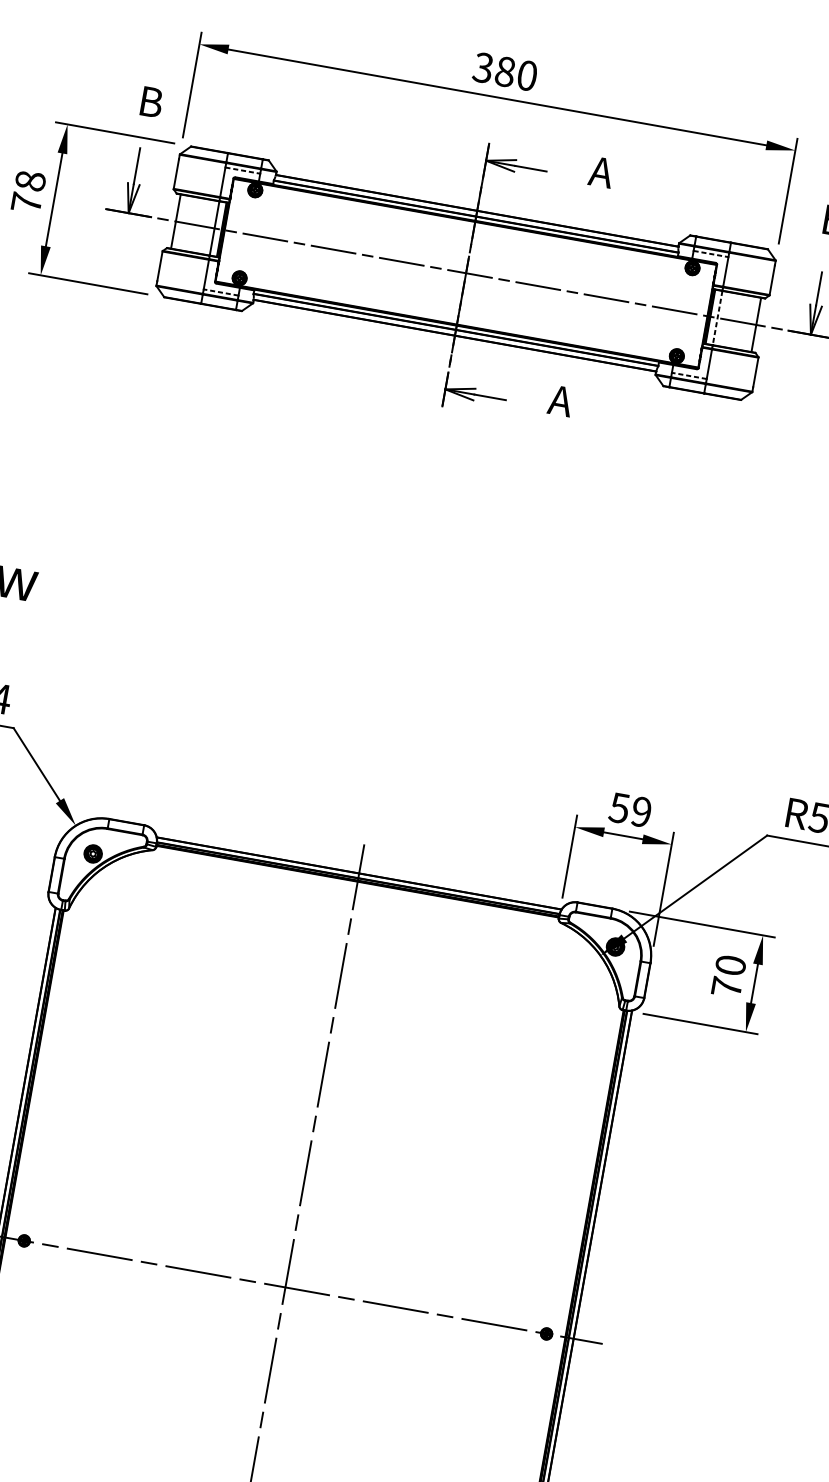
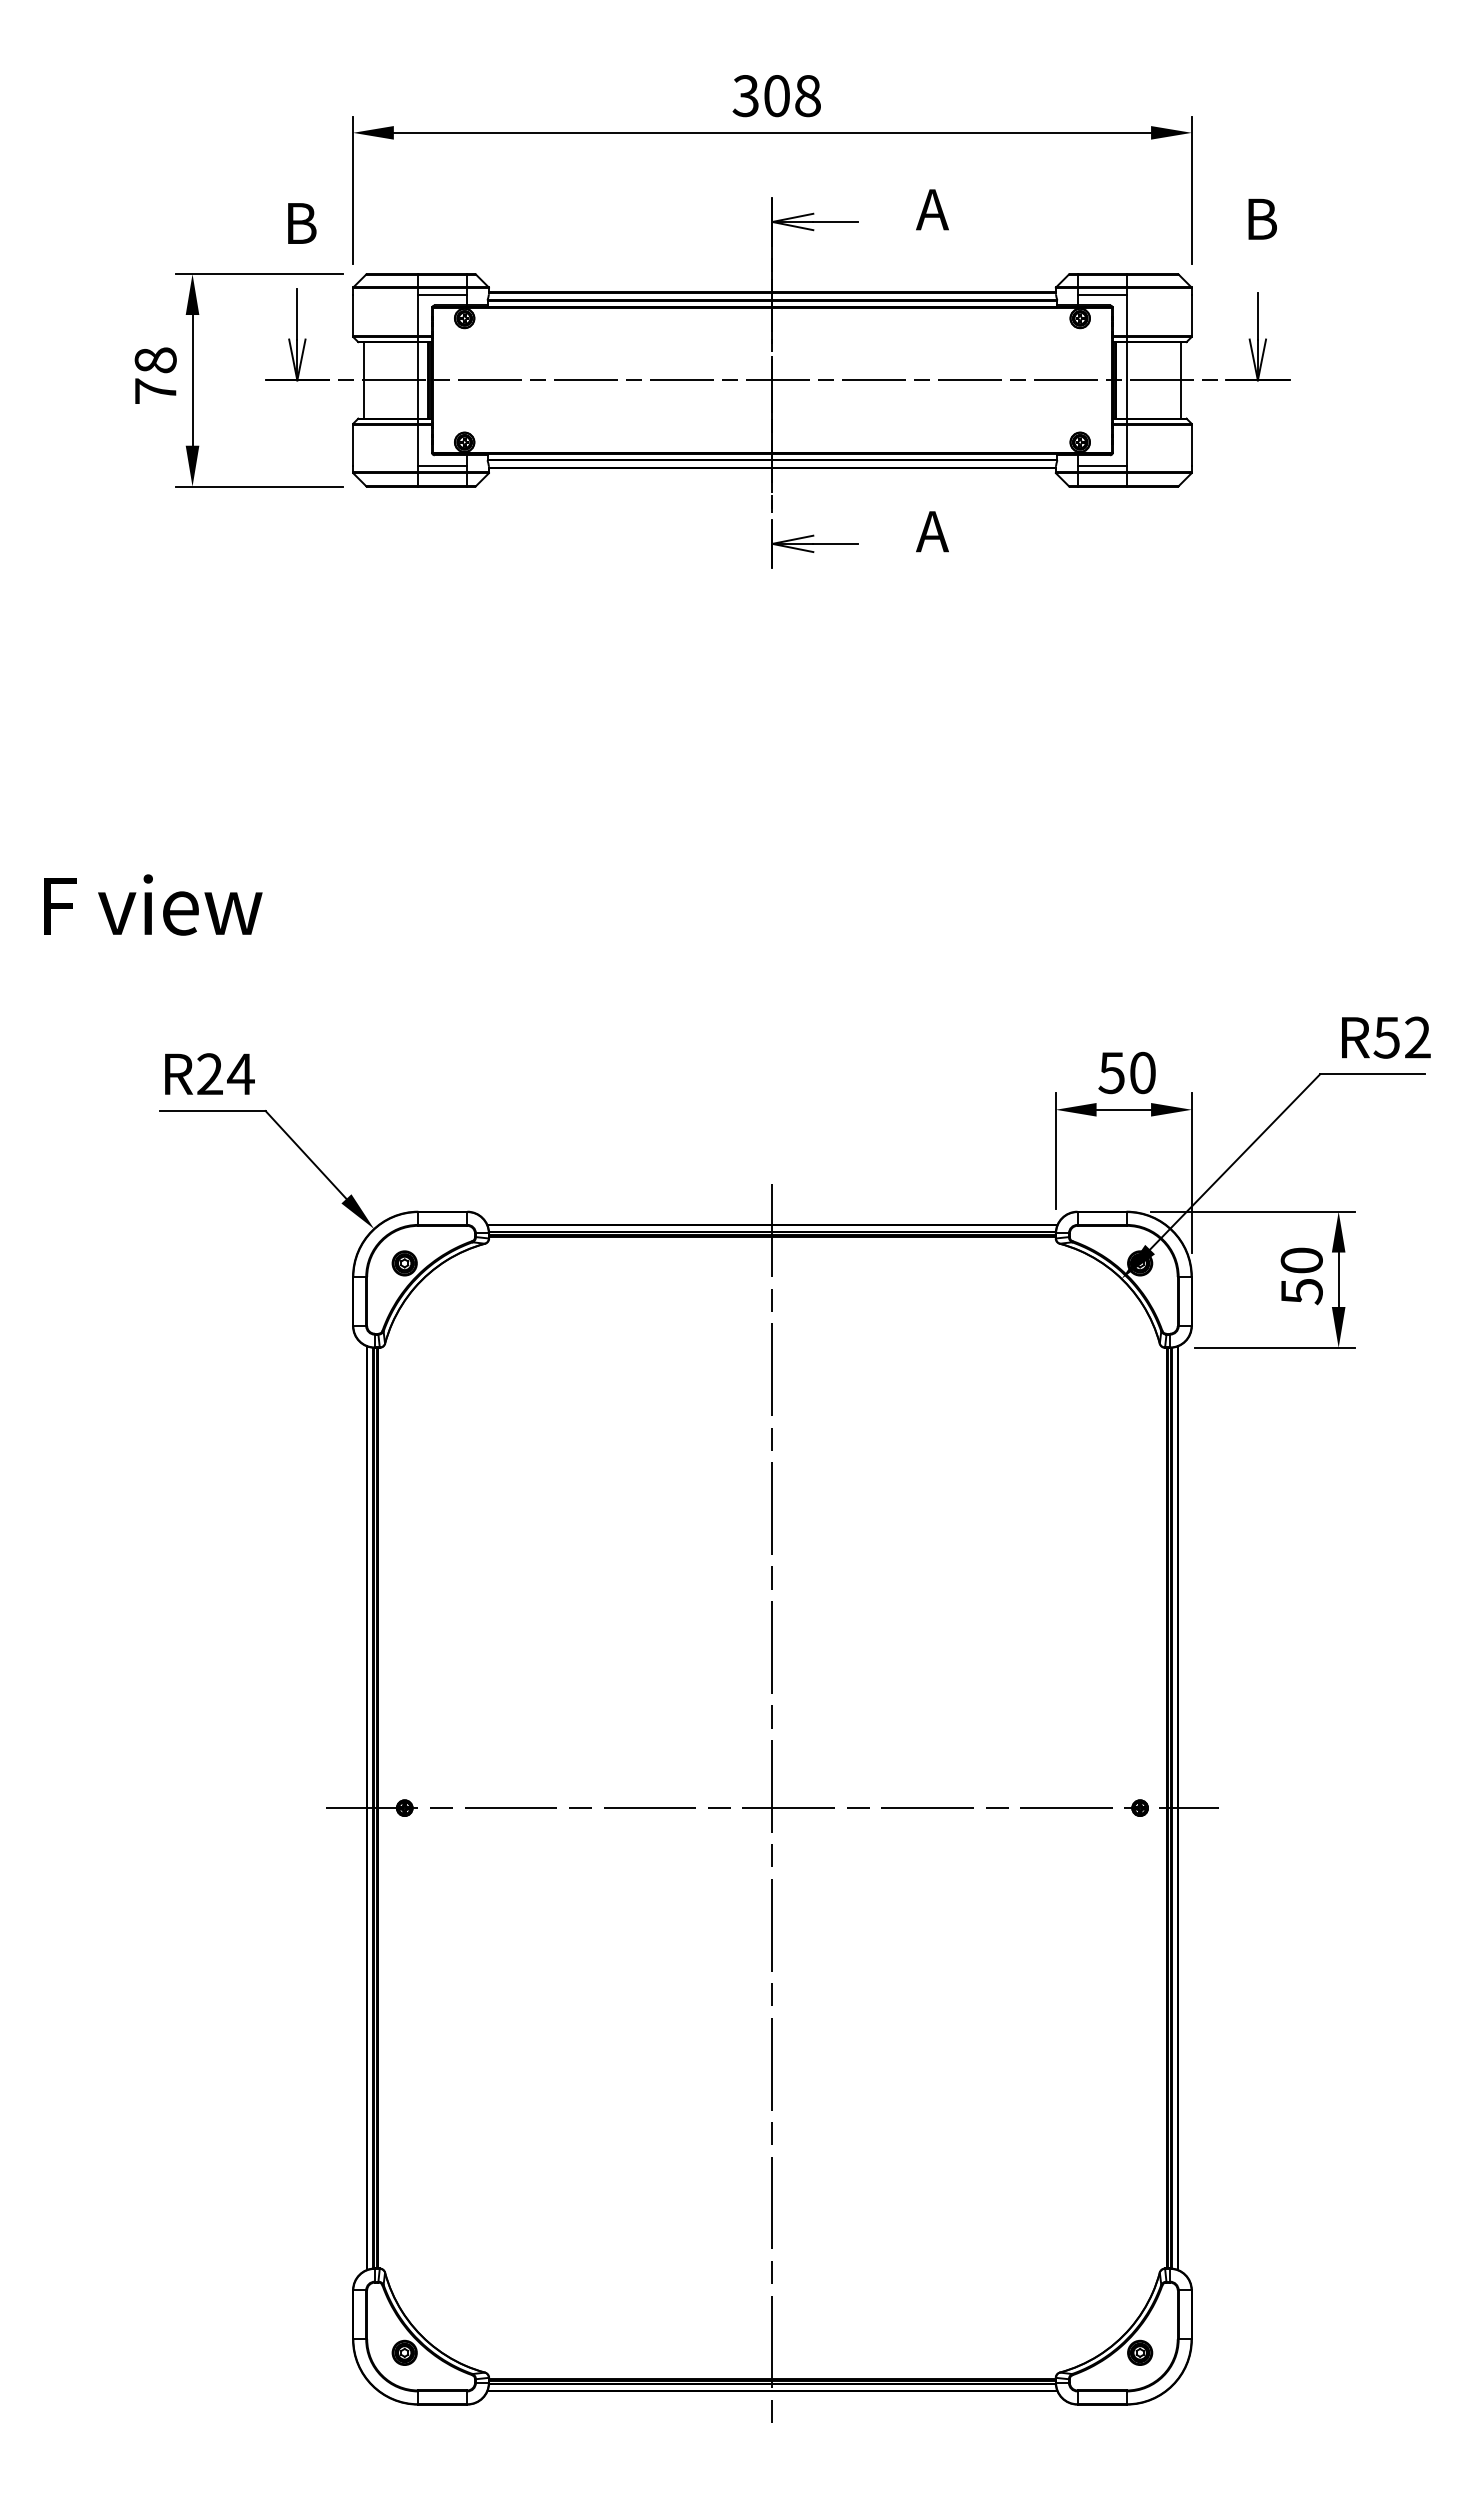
text: (516, 73) -> (792, 95), 380 -> 308
line: (242, 170) -> (442, 294), dashed -> solid
line: (711, 254) -> (1102, 294), dashed -> solid
line: (220, 292) -> (442, 466), dashed -> solid
line: (717, 318) -> (1126, 380), dashed -> solid
line: (689, 376) -> (1102, 466), dashed -> solid
text: (641, 812) -> (1142, 1073), 59 -> 50
text: (726, 987) -> (1301, 1291), 70 -> 50

